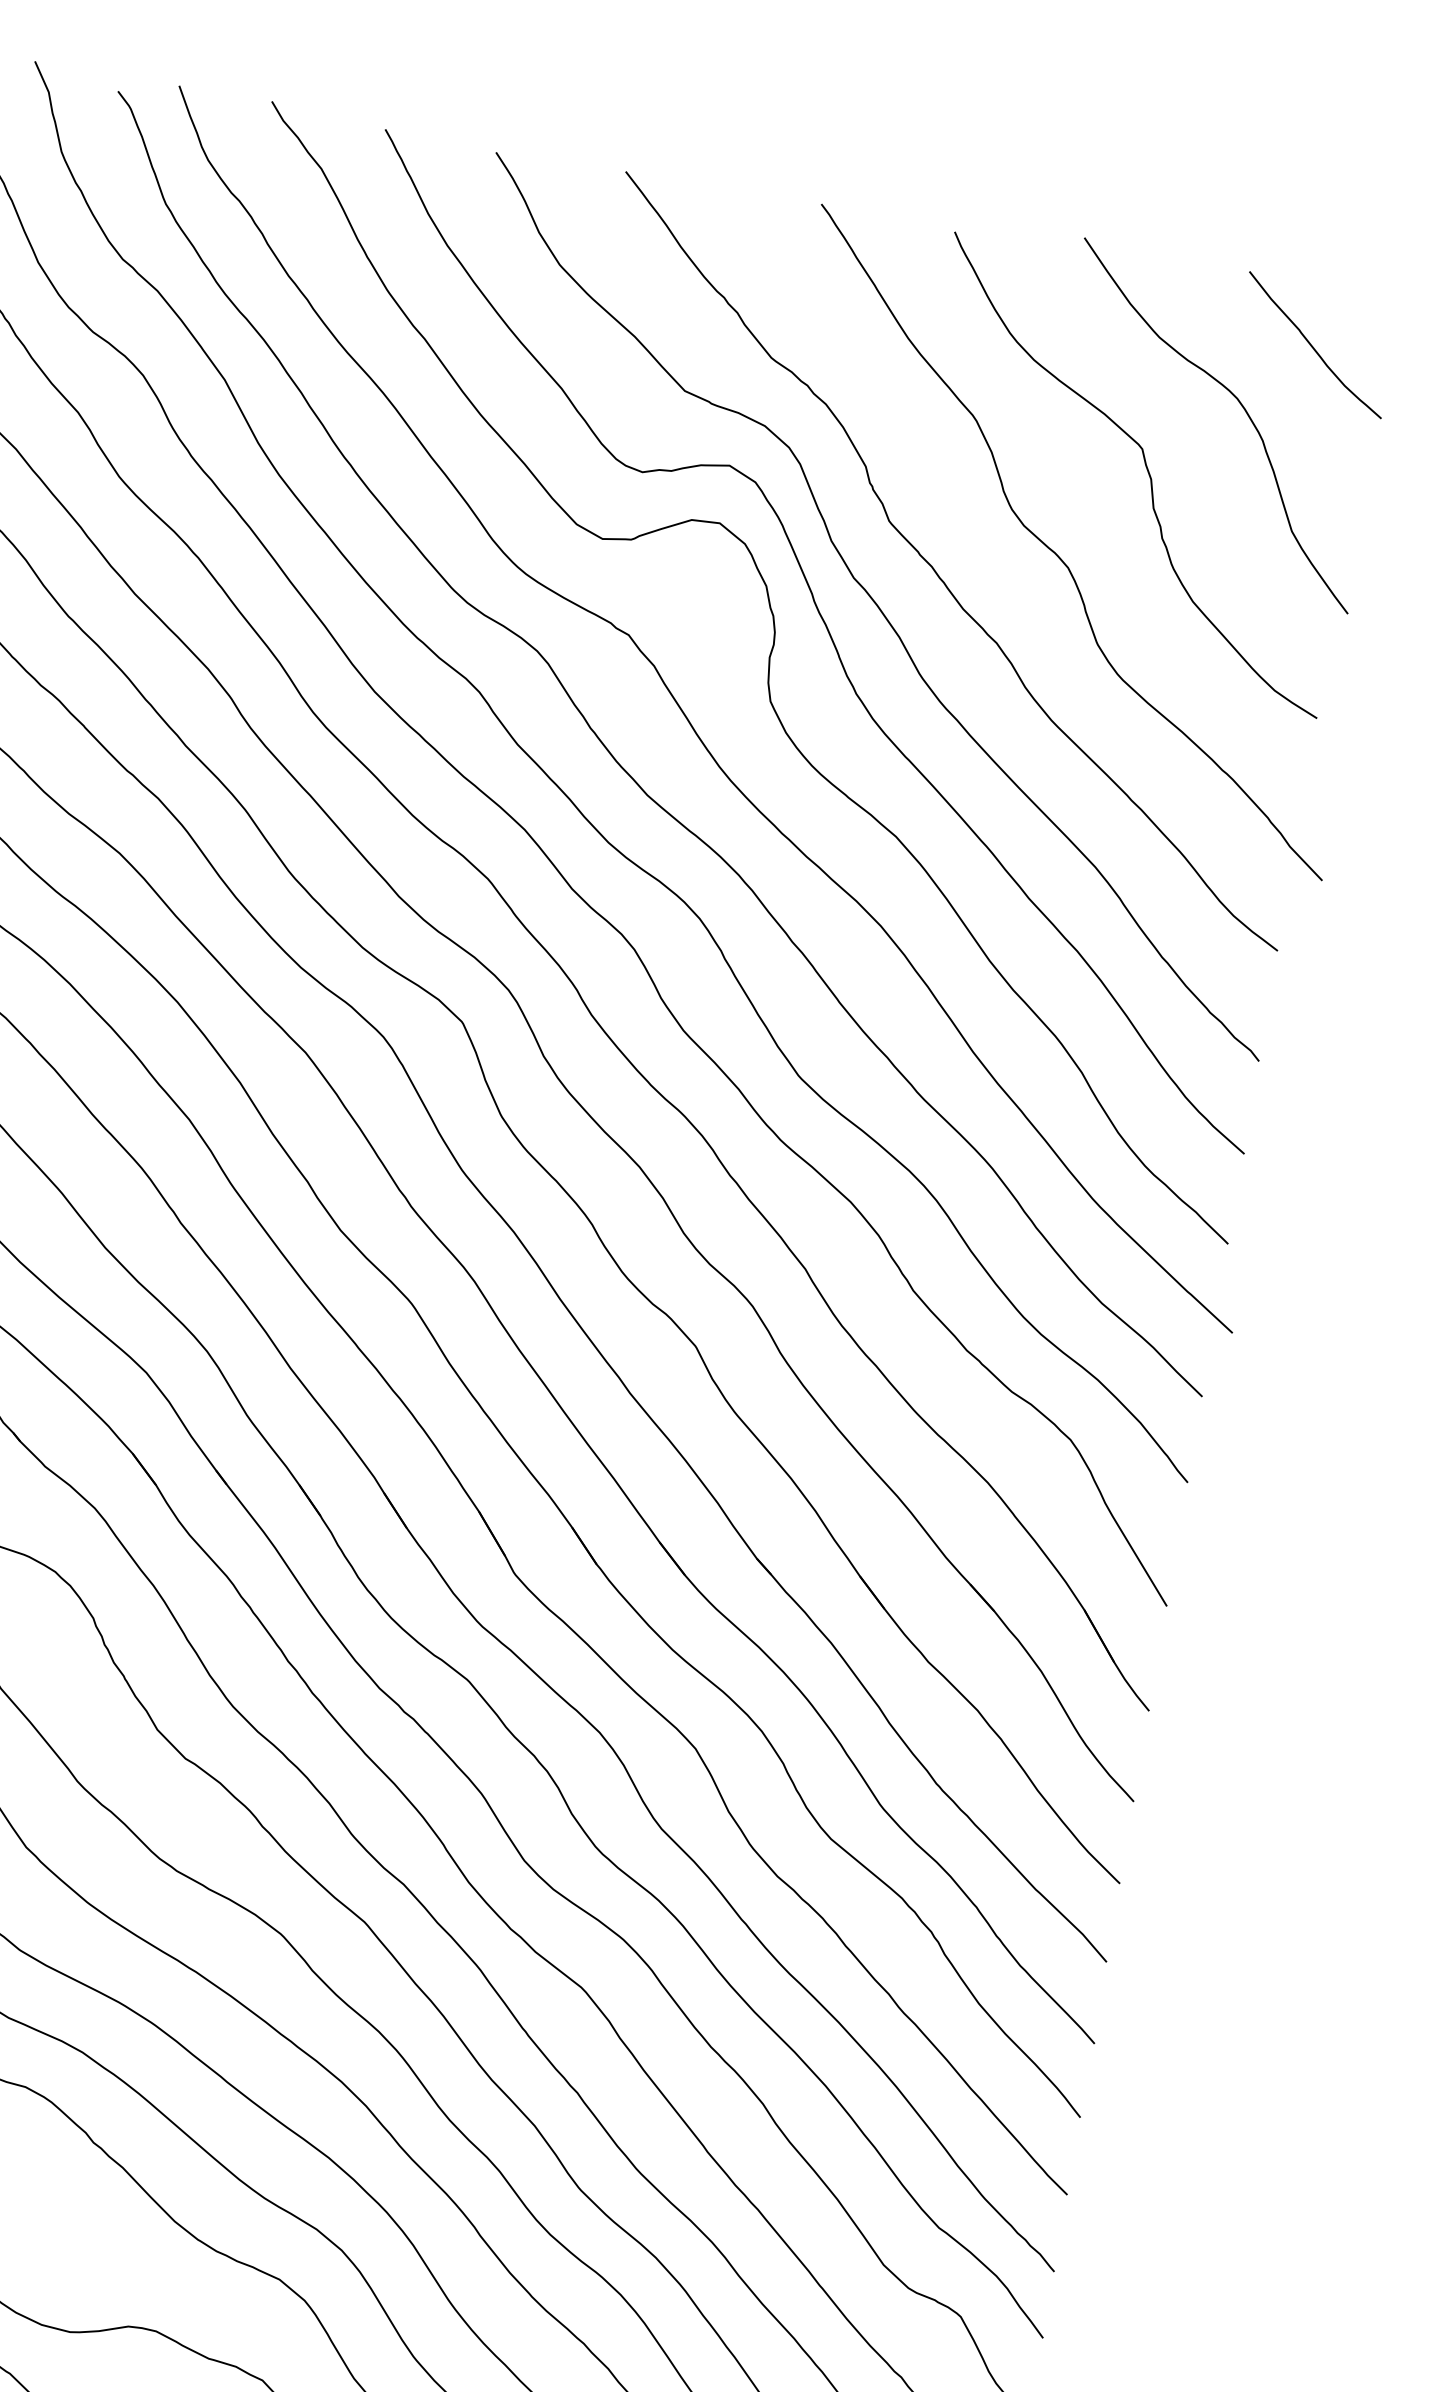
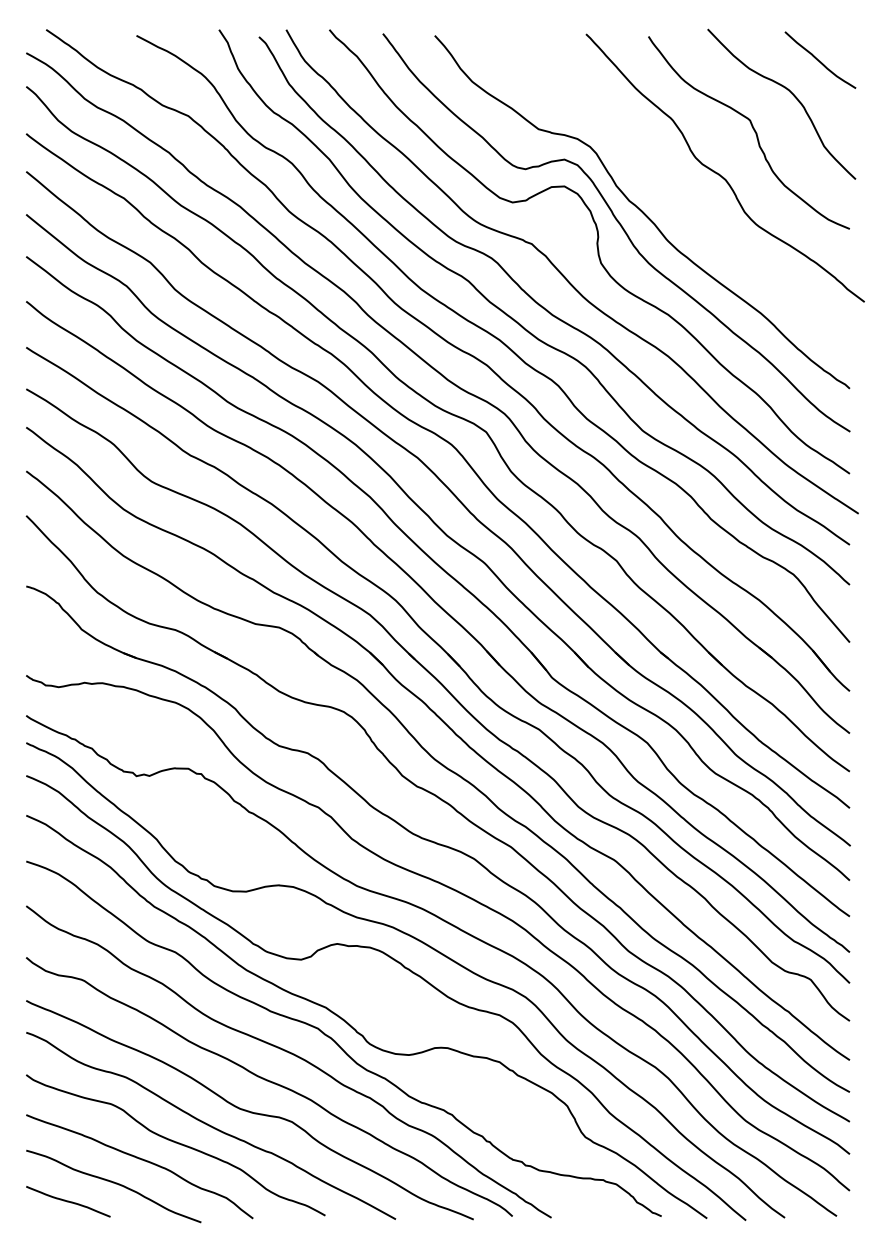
curve: (936, 571) -> (666, 191), removed

